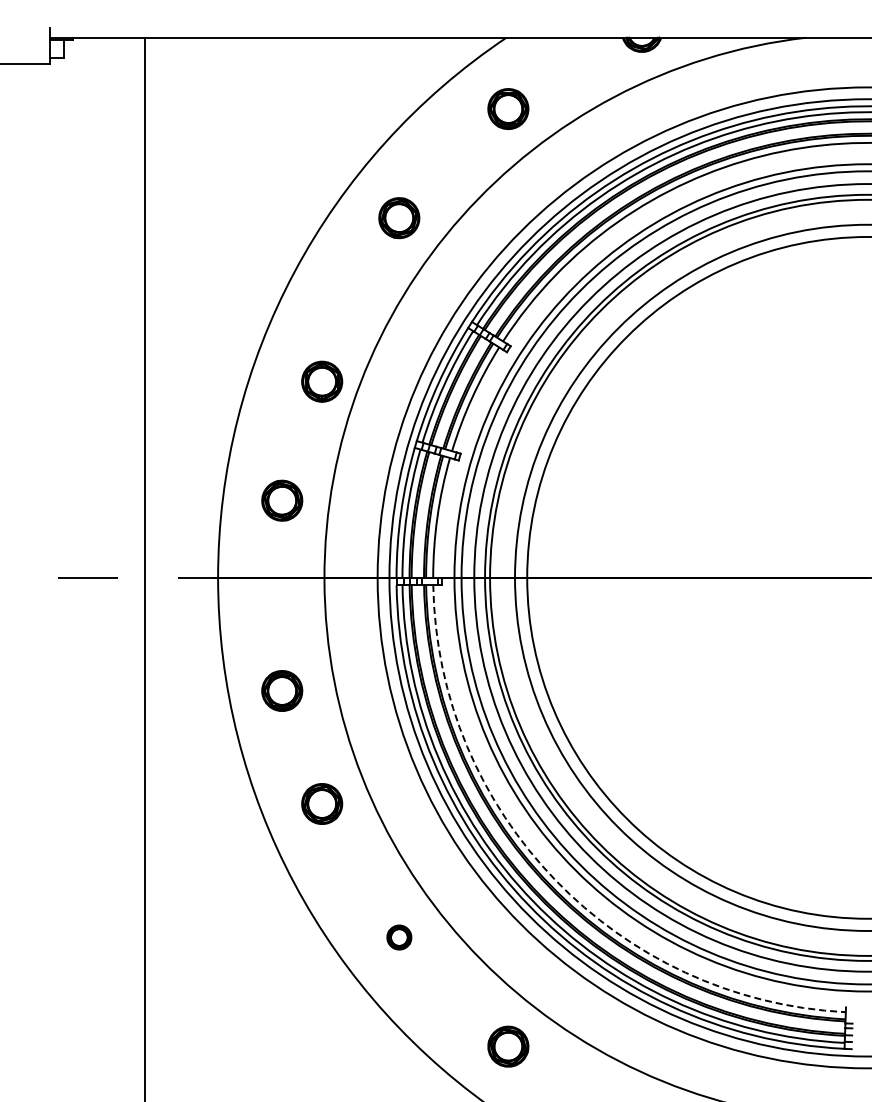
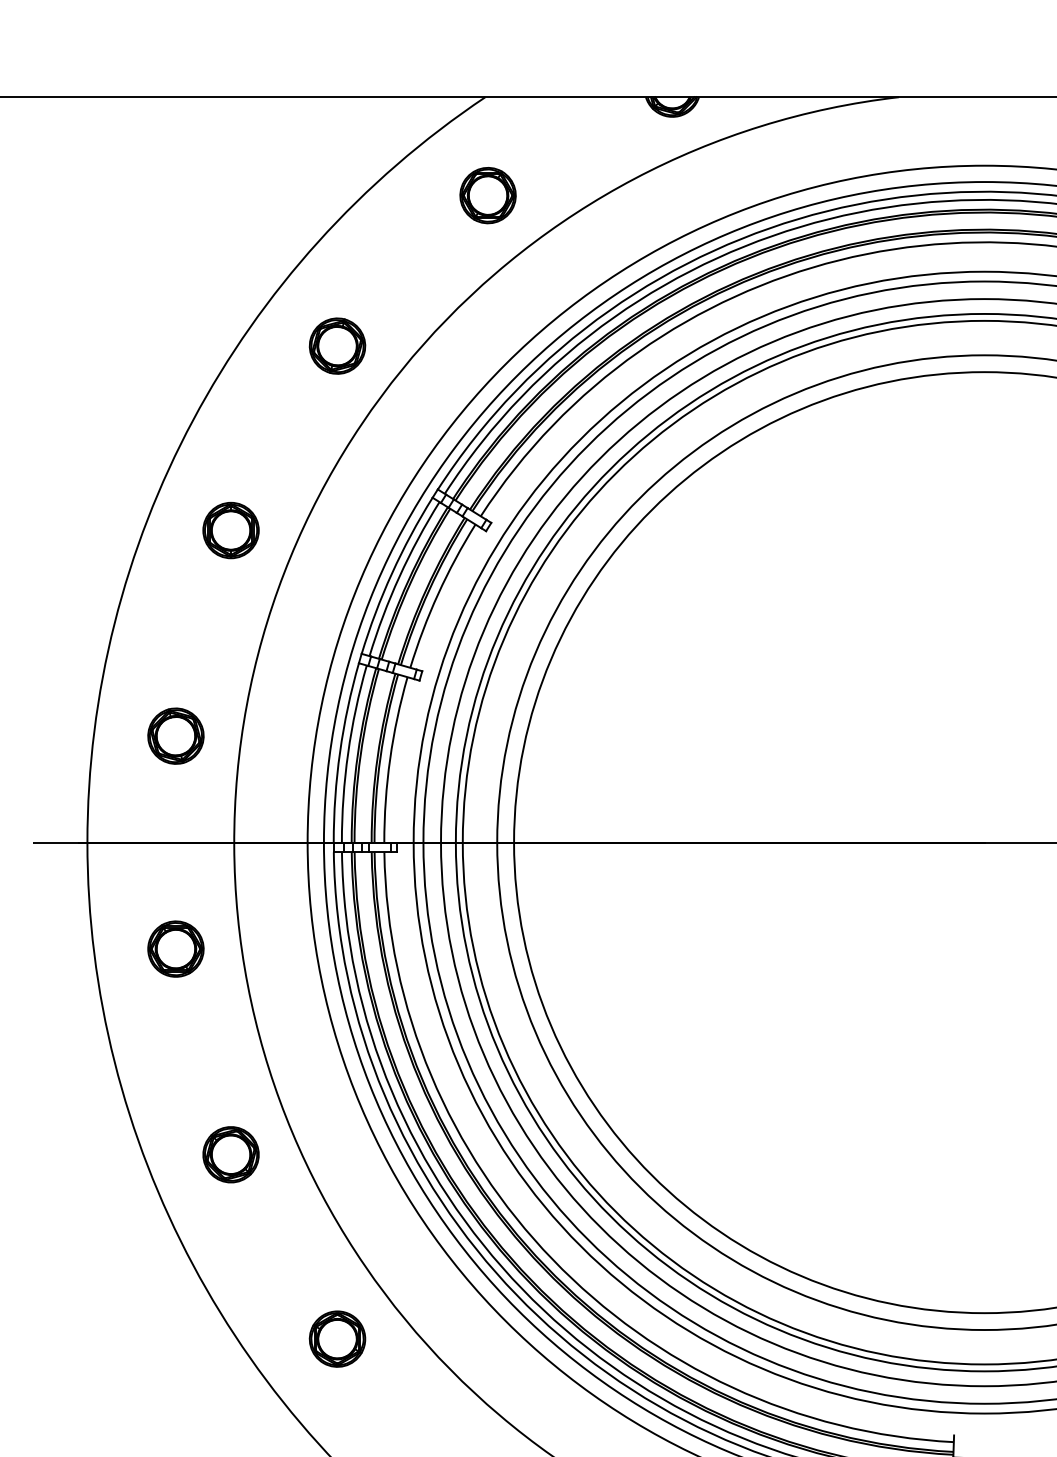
part: (322, 381) -> (231, 530), moved
part: (282, 690) -> (176, 948), moved
arc: (555, 880) -> (553, 1260), dashed -> solid
part: (399, 937) -> (337, 1339), size x1.67

